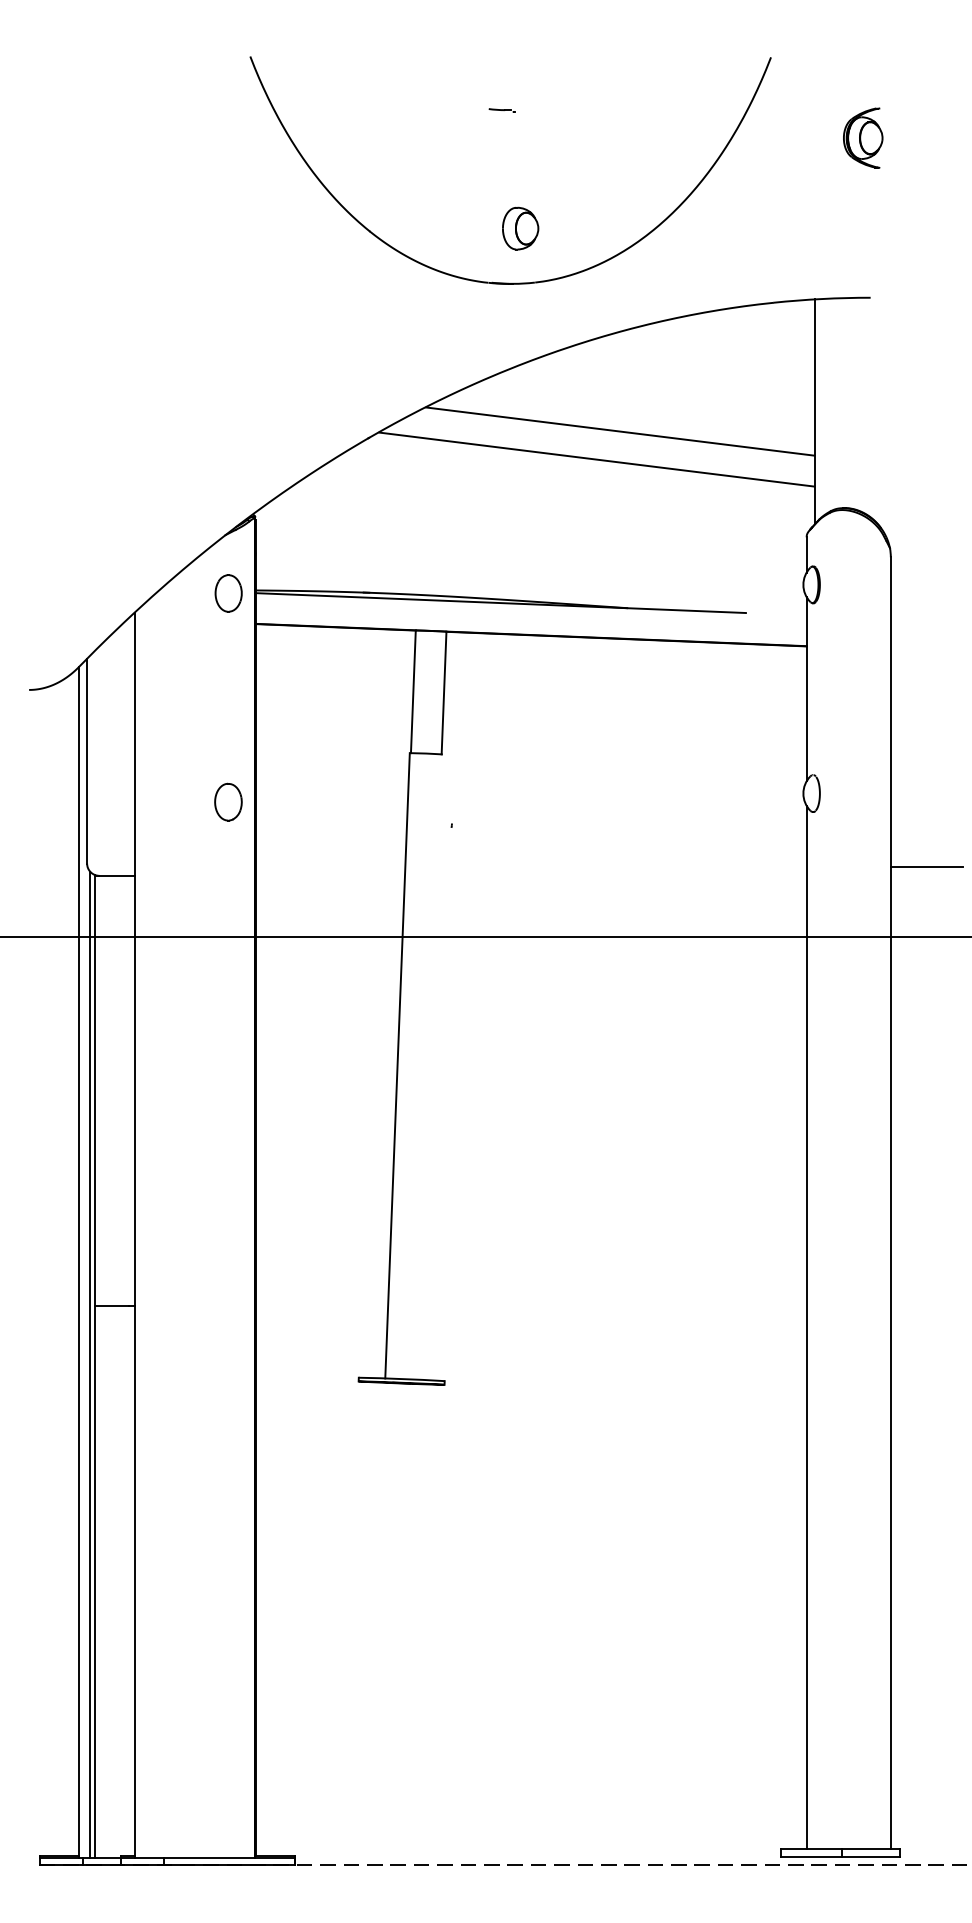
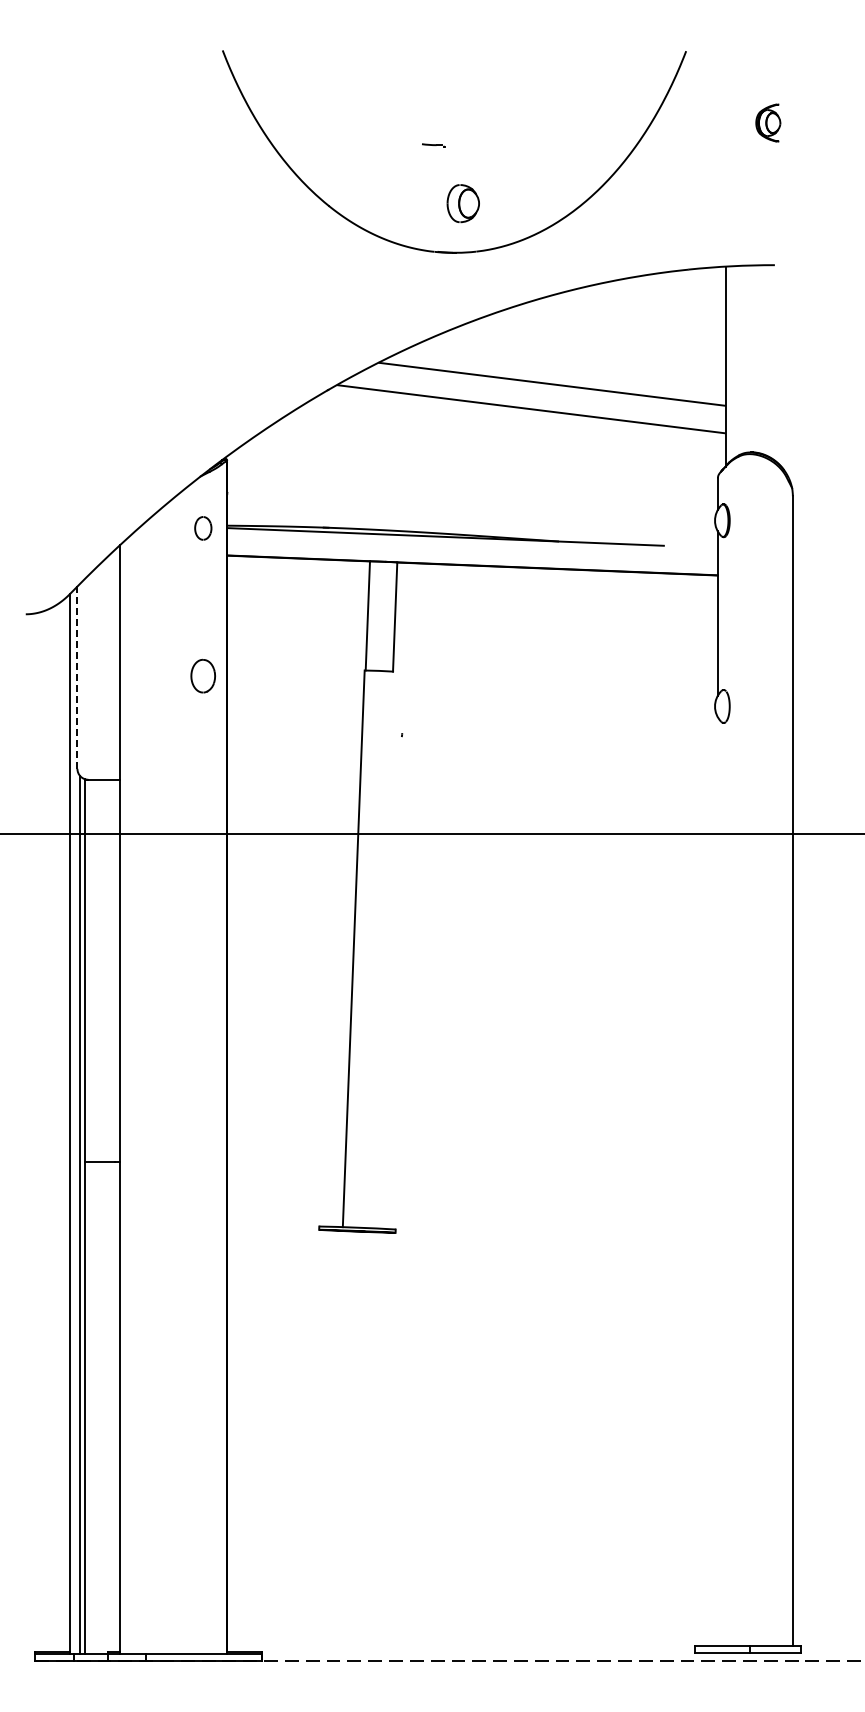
line: (501, 110) -> (433, 145), moved
part: (863, 137) -> (768, 122), size x0.7
part: (227, 593) -> (202, 528), size x0.7
line: (87, 762) -> (77, 678), solid -> dashed
part: (227, 801) -> (202, 675), moved
line: (926, 867) -> (824, 772), removed
line: (806, 1327) -> (717, 1181), removed

